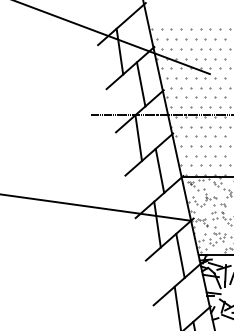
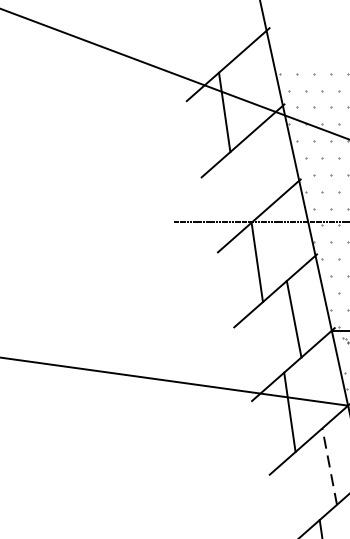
line: (140, 84) -> (260, 169), removed
line: (180, 255) -> (329, 465), solid -> dashed

